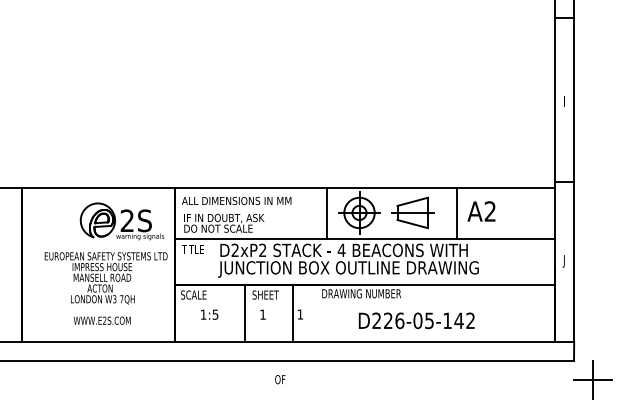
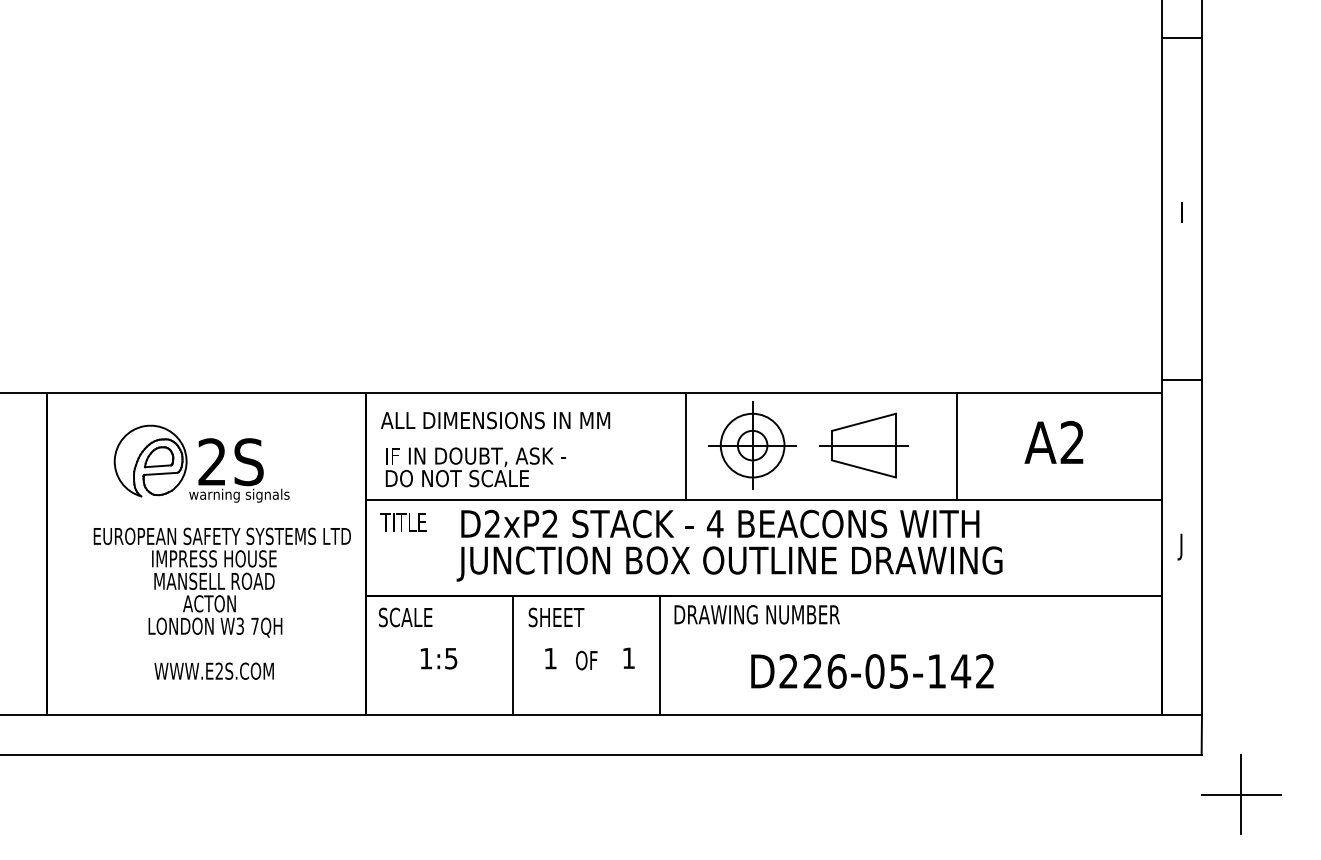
text: (481, 211) -> (1054, 442), moved
part: (121, 221) -> (199, 463), moved
line: (293, 312) -> (660, 653), moved
text: (280, 379) -> (587, 660), moved

